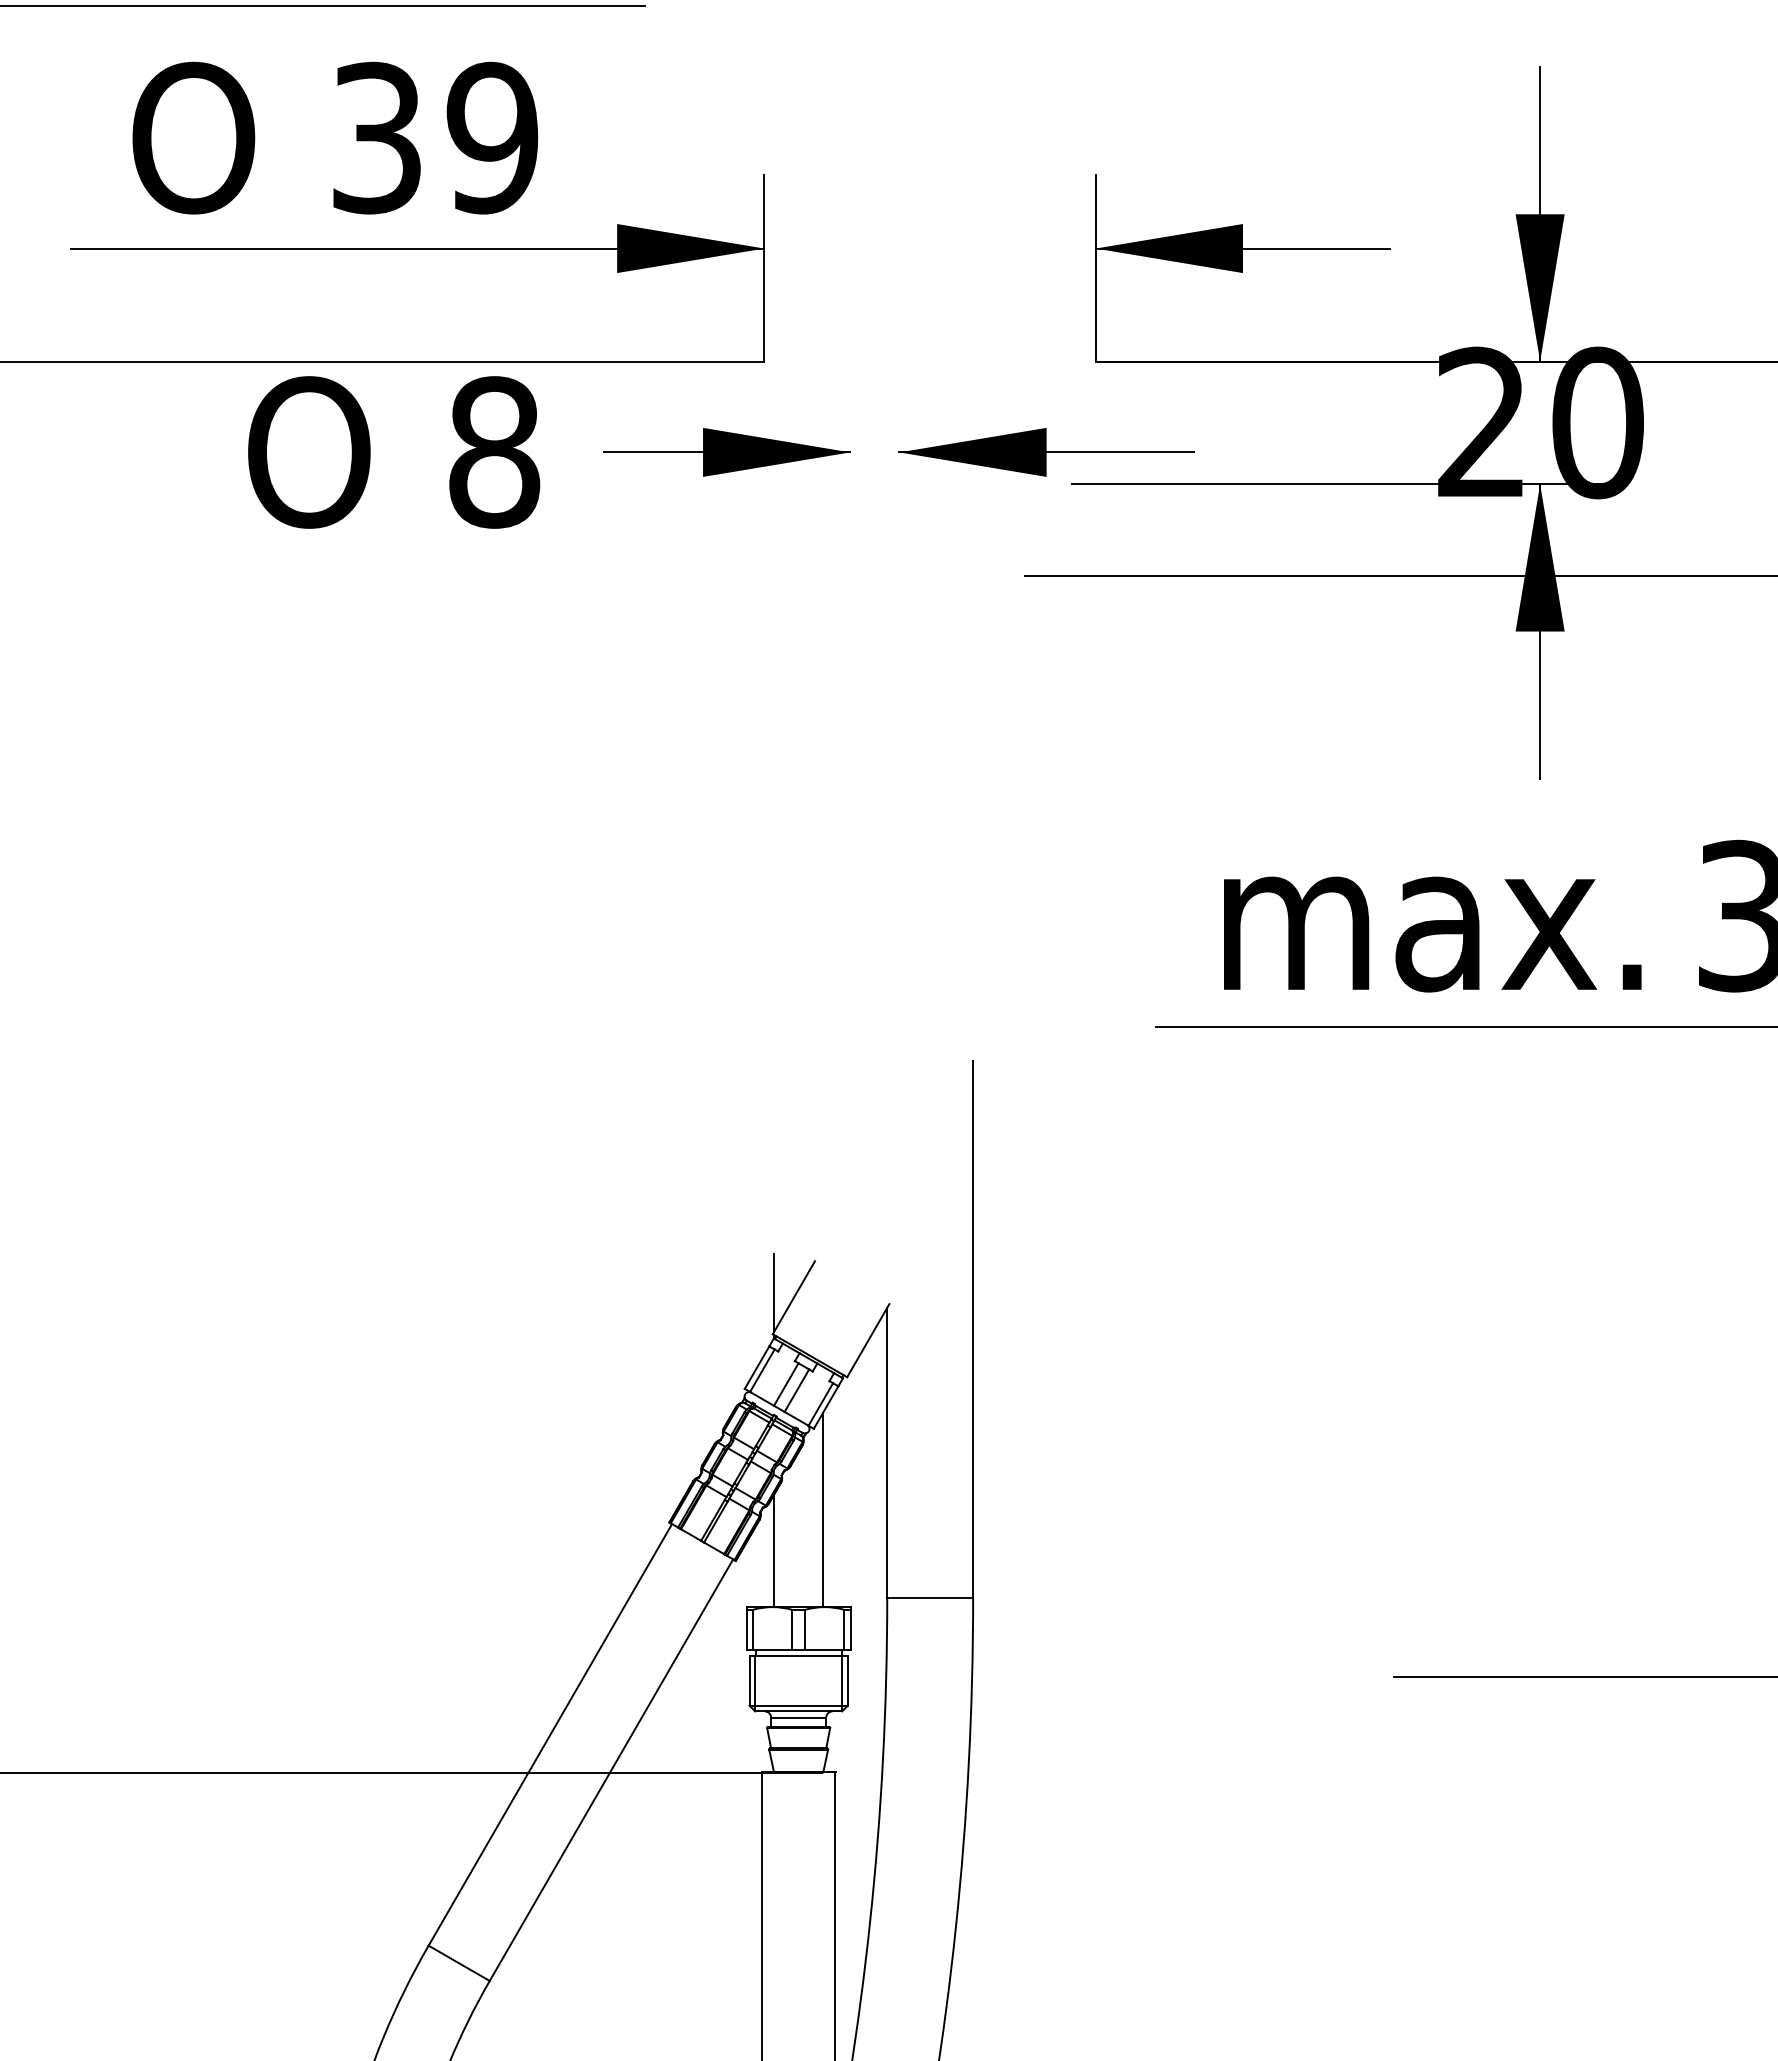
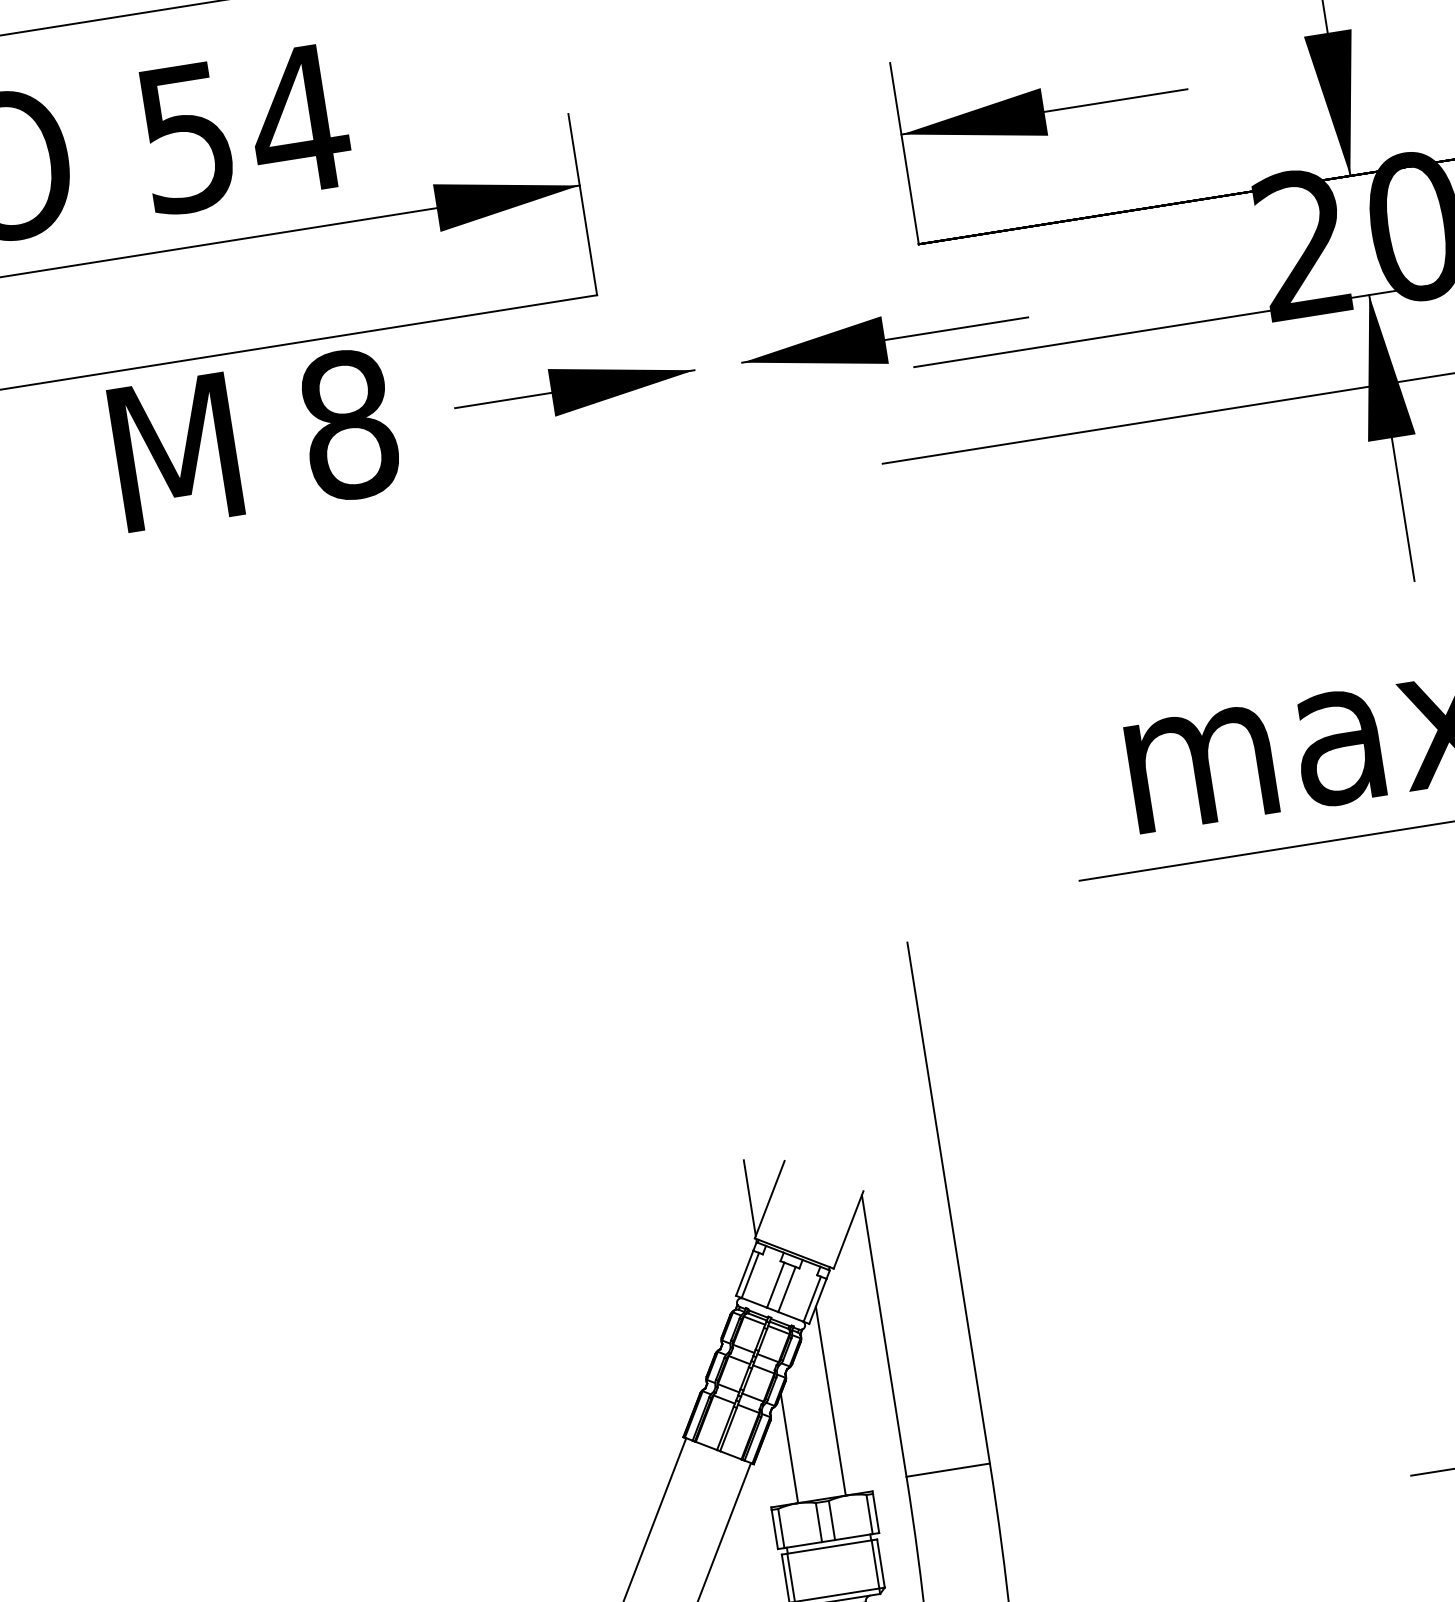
text: (436, 137) -> (244, 128), 39 -> 54
text: (312, 452) -> (172, 453), O -> M

